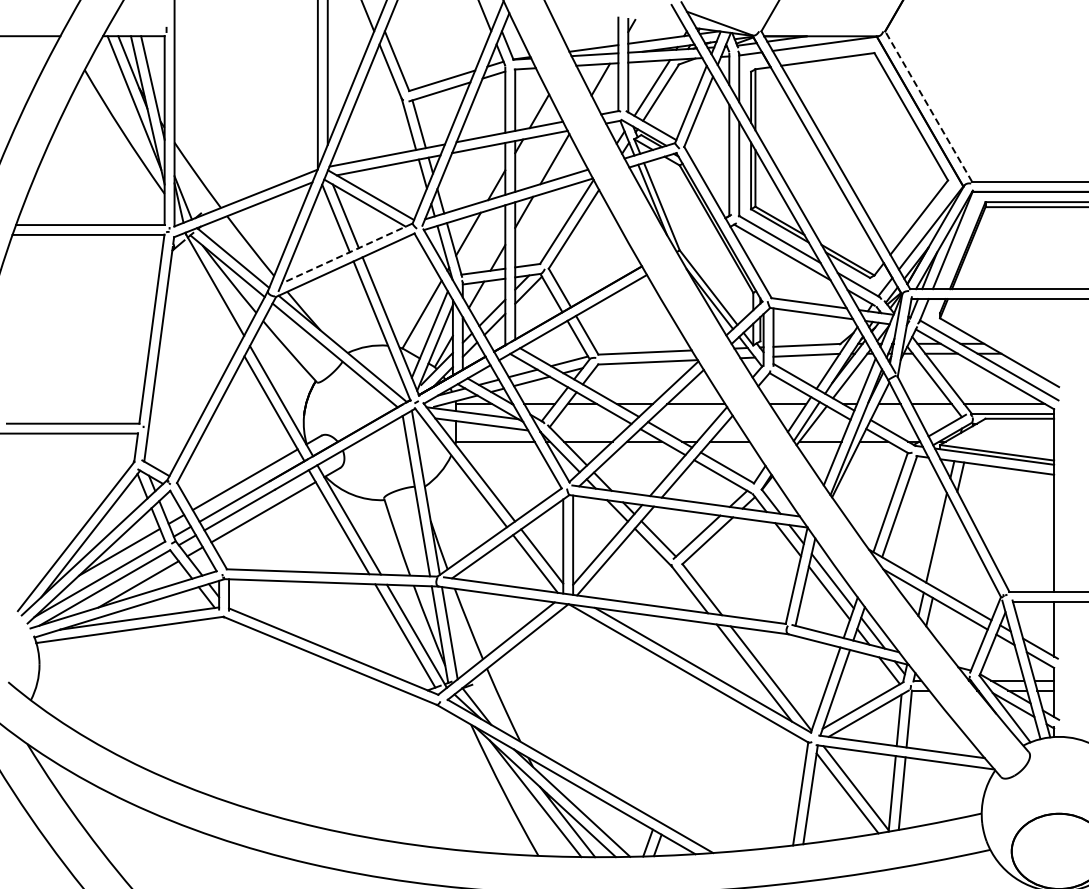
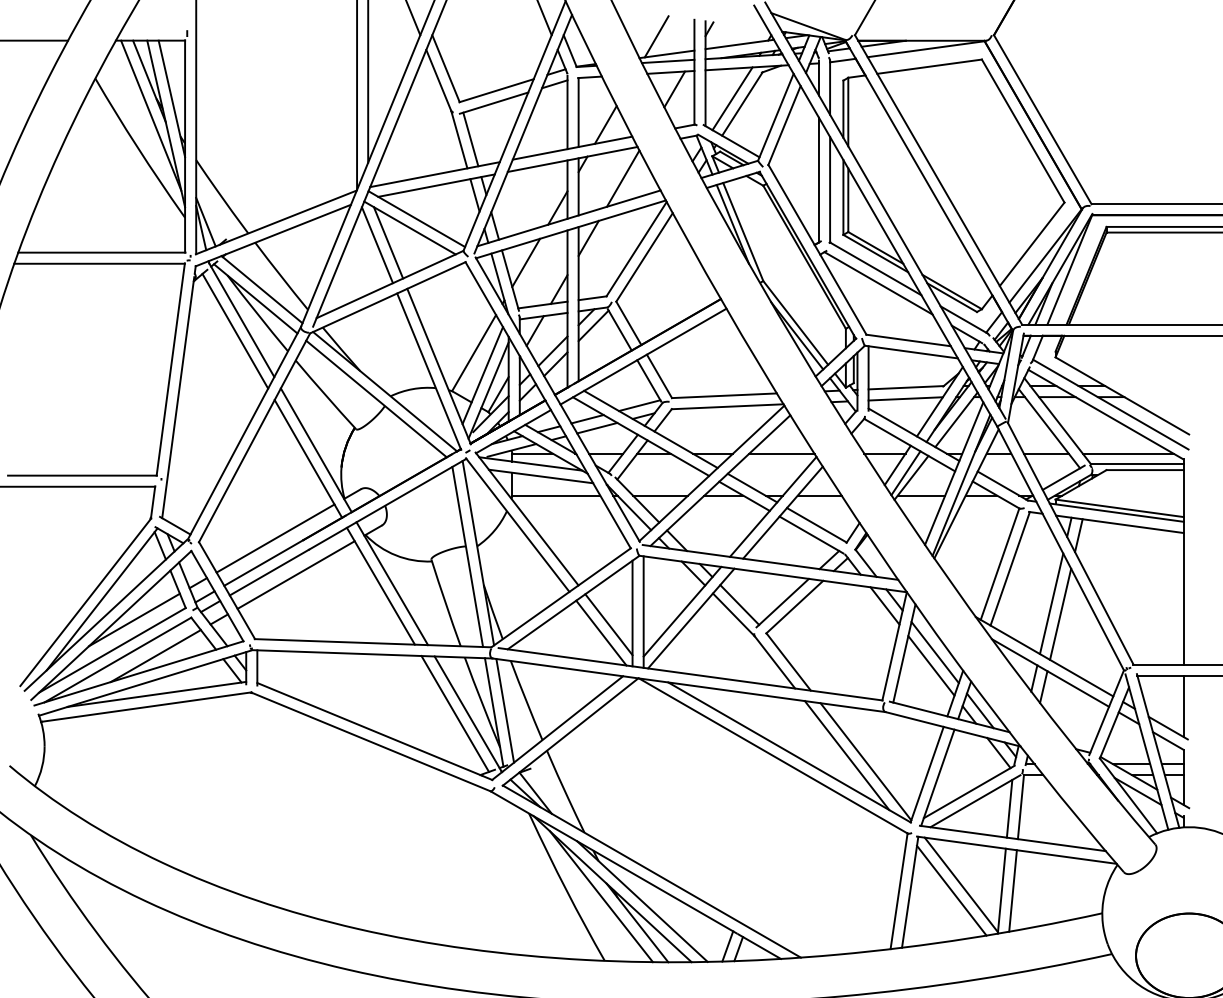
line: (584, 32) -> (656, 36), added
line: (928, 106) -> (1042, 119), dashed -> solid
line: (347, 253) -> (390, 284), dashed -> solid
line: (209, 295) -> (235, 331), added
line: (944, 546) -> (1060, 613), added

